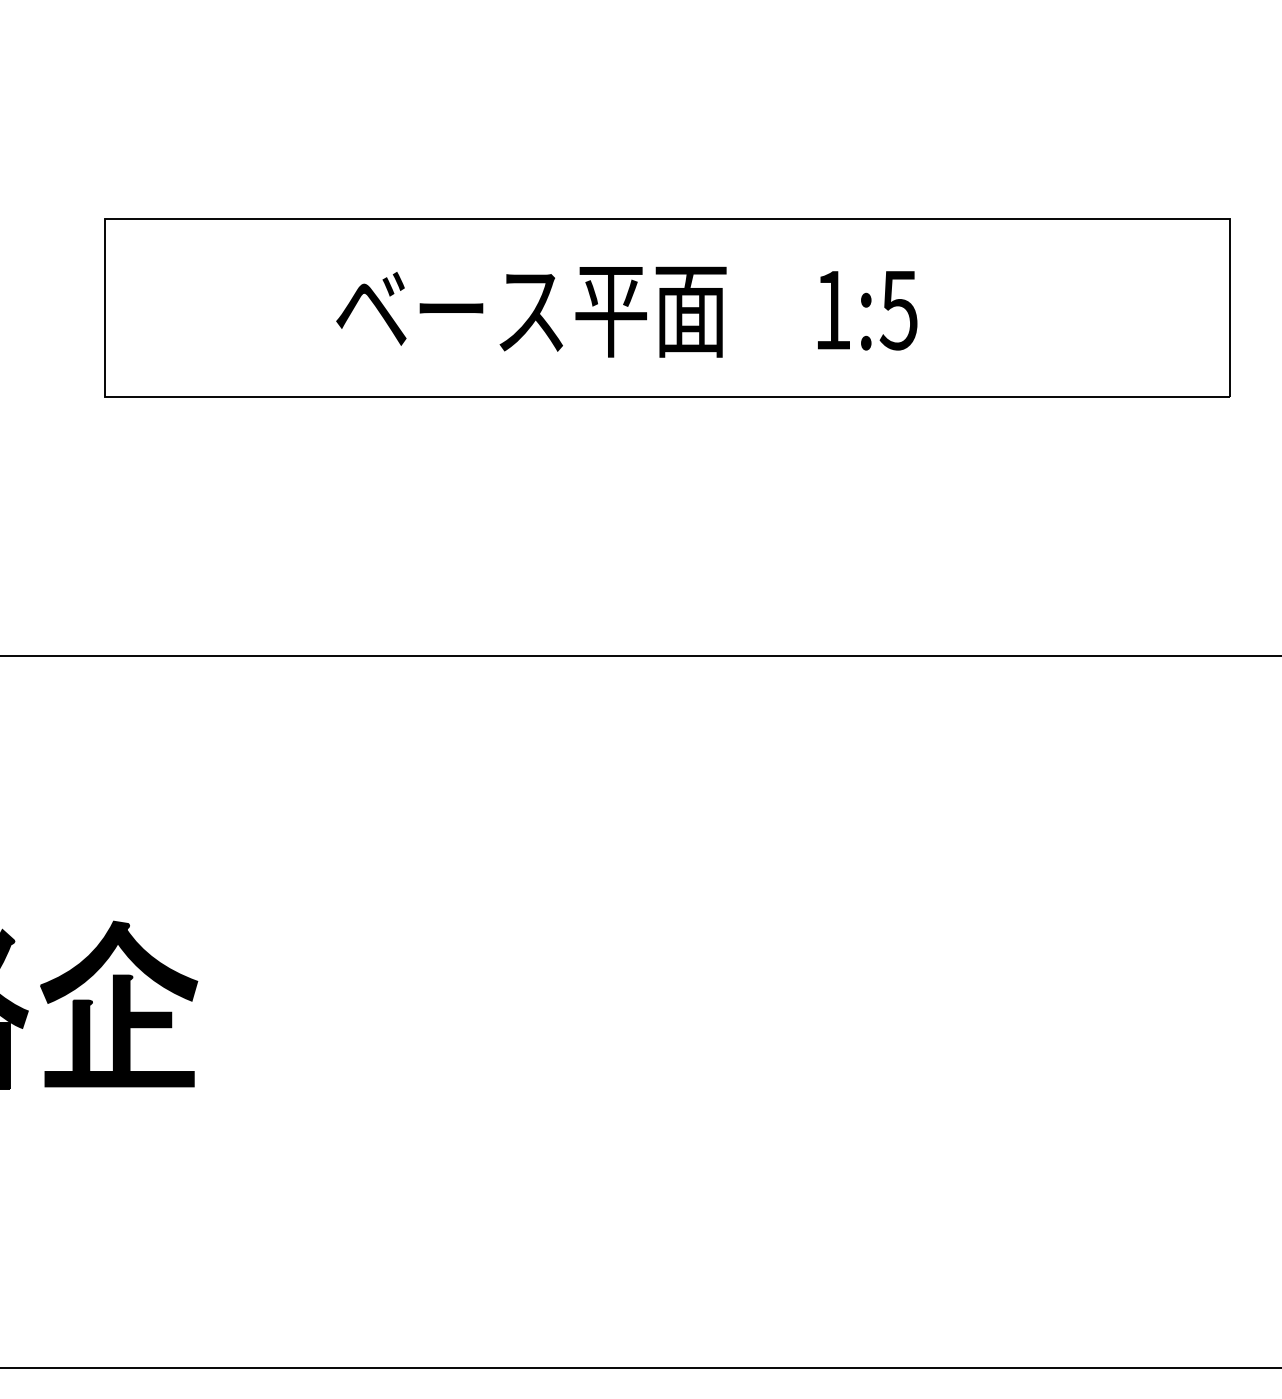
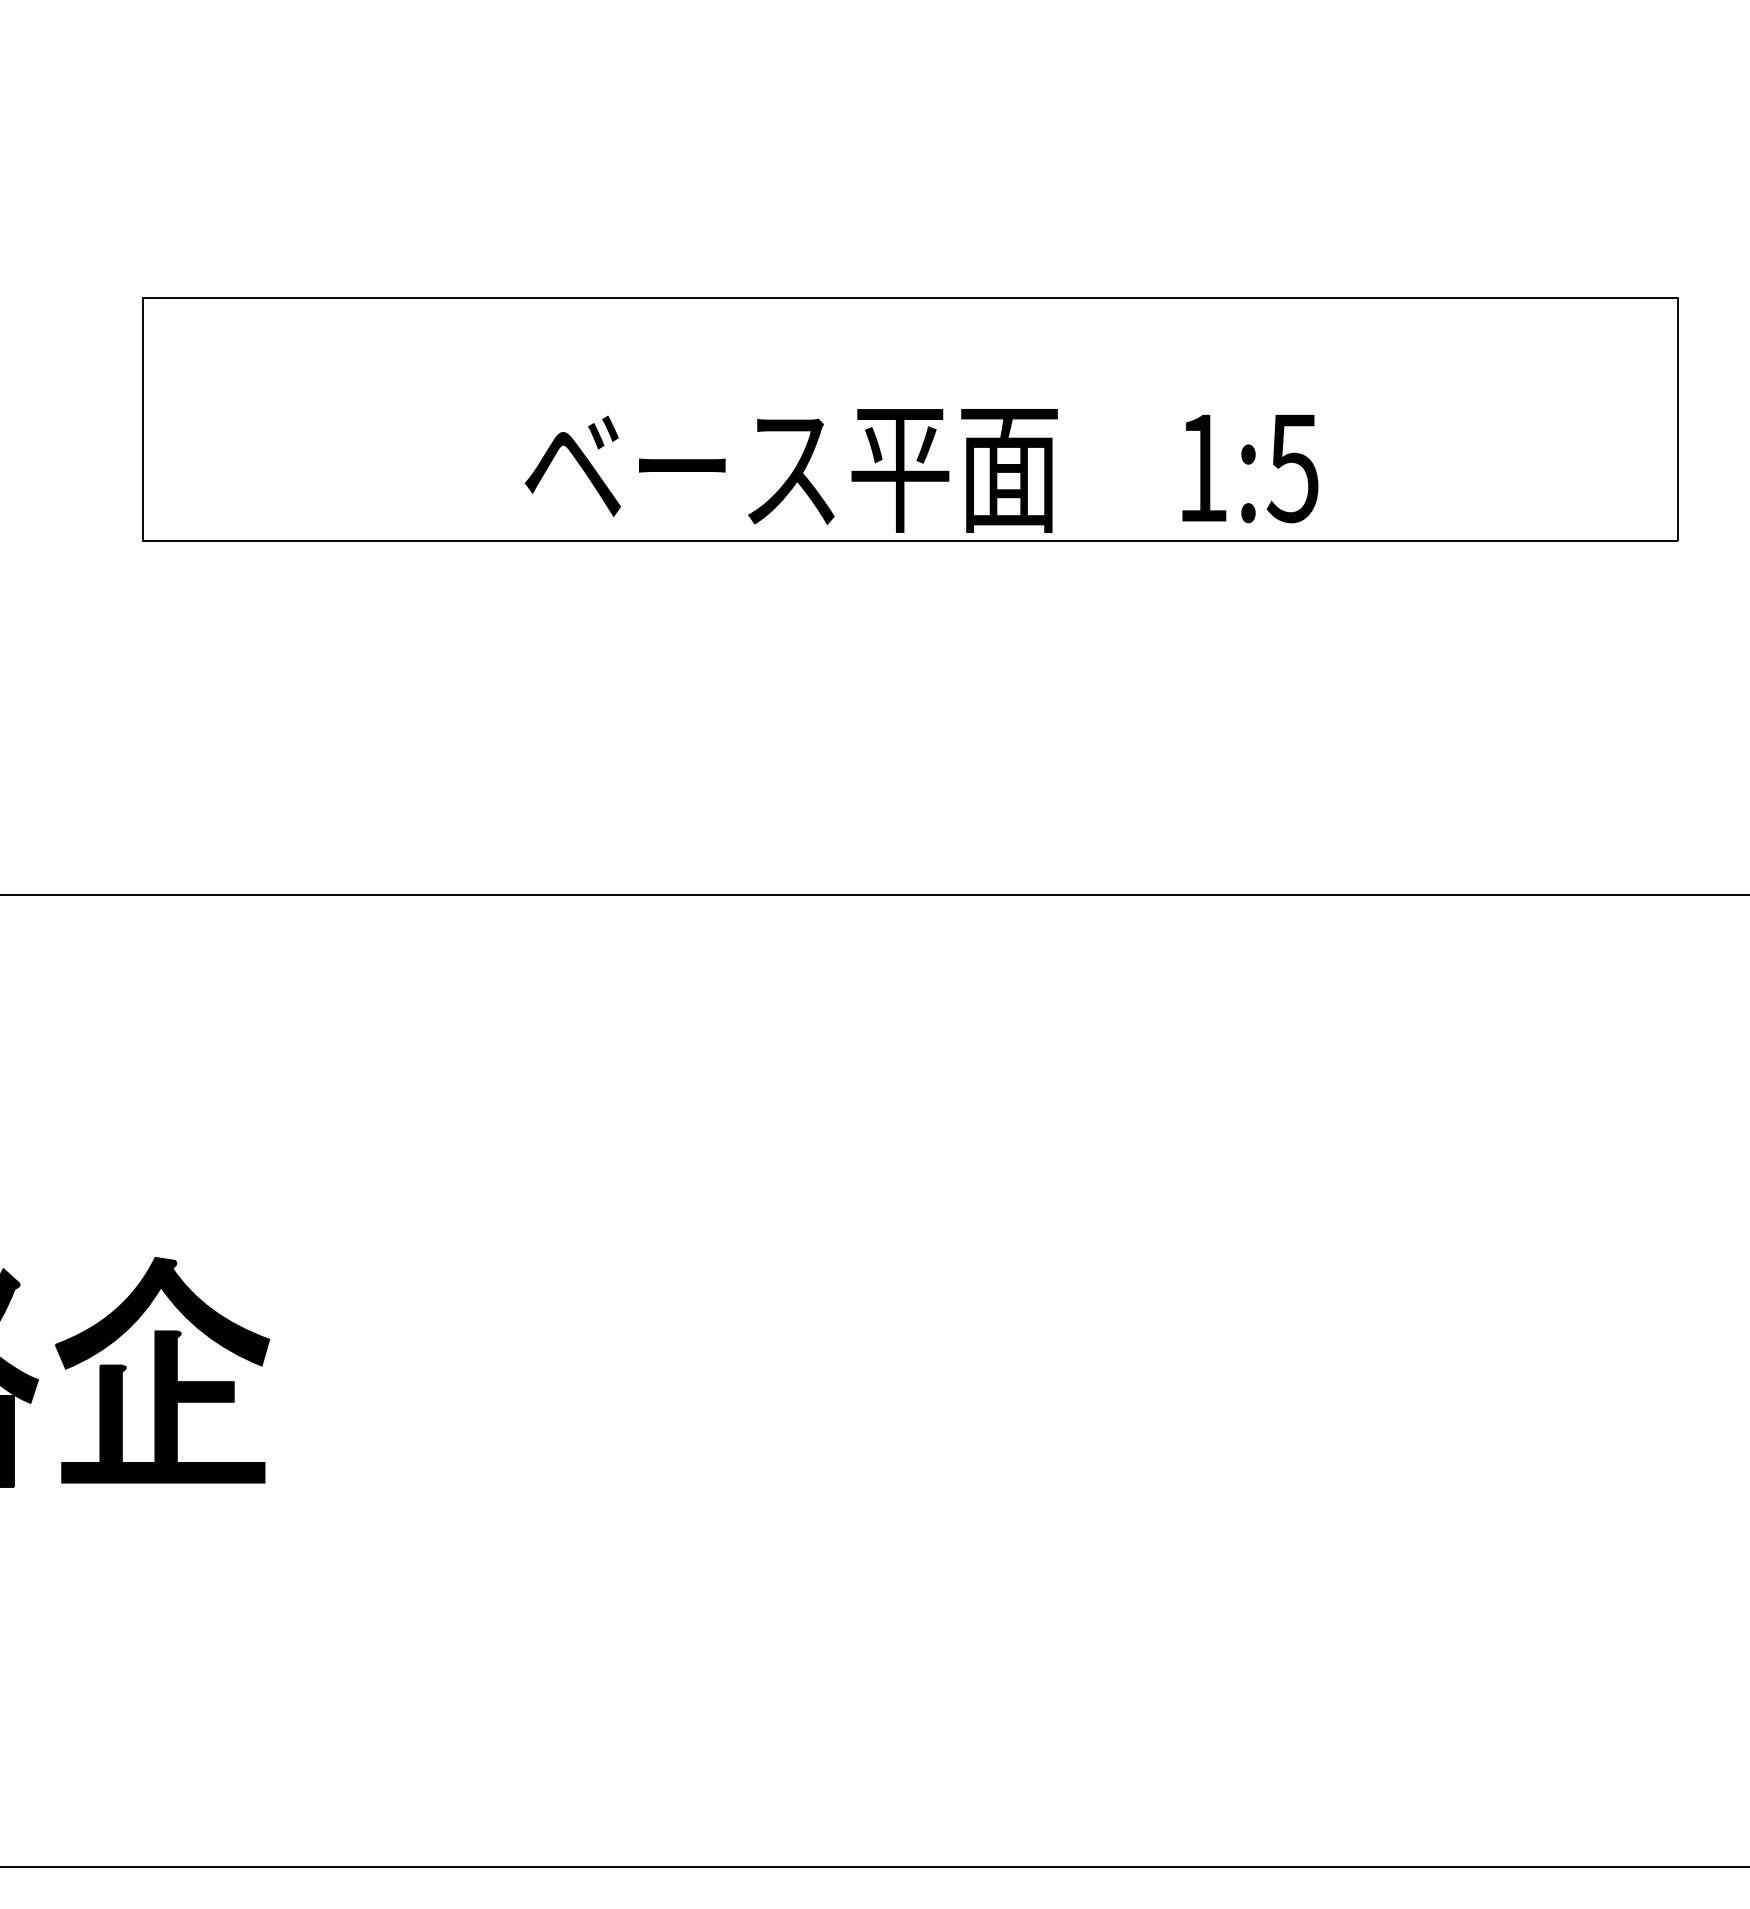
text: (626, 311) -> (921, 470), moved

